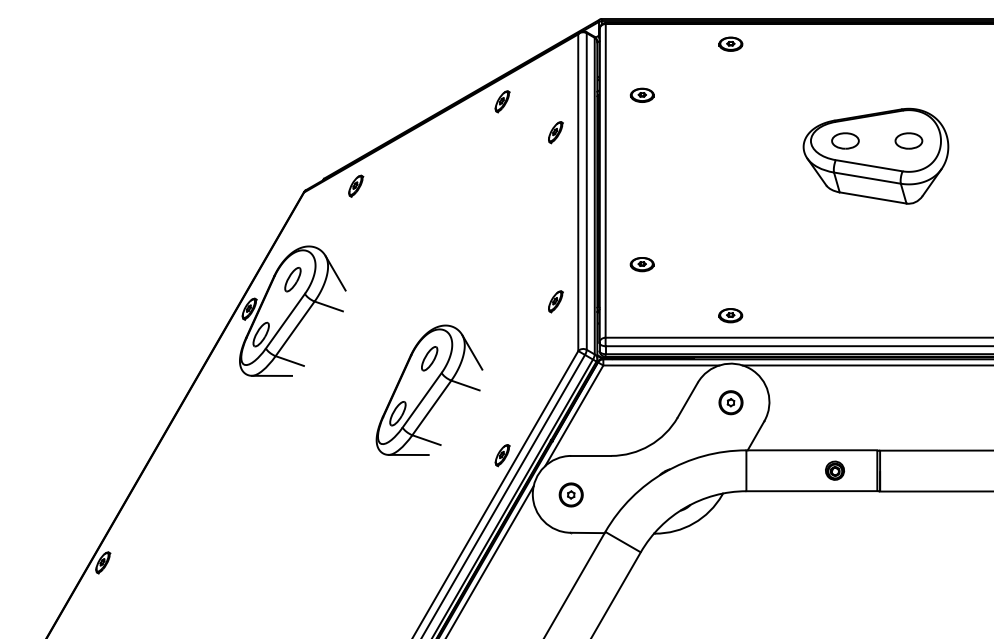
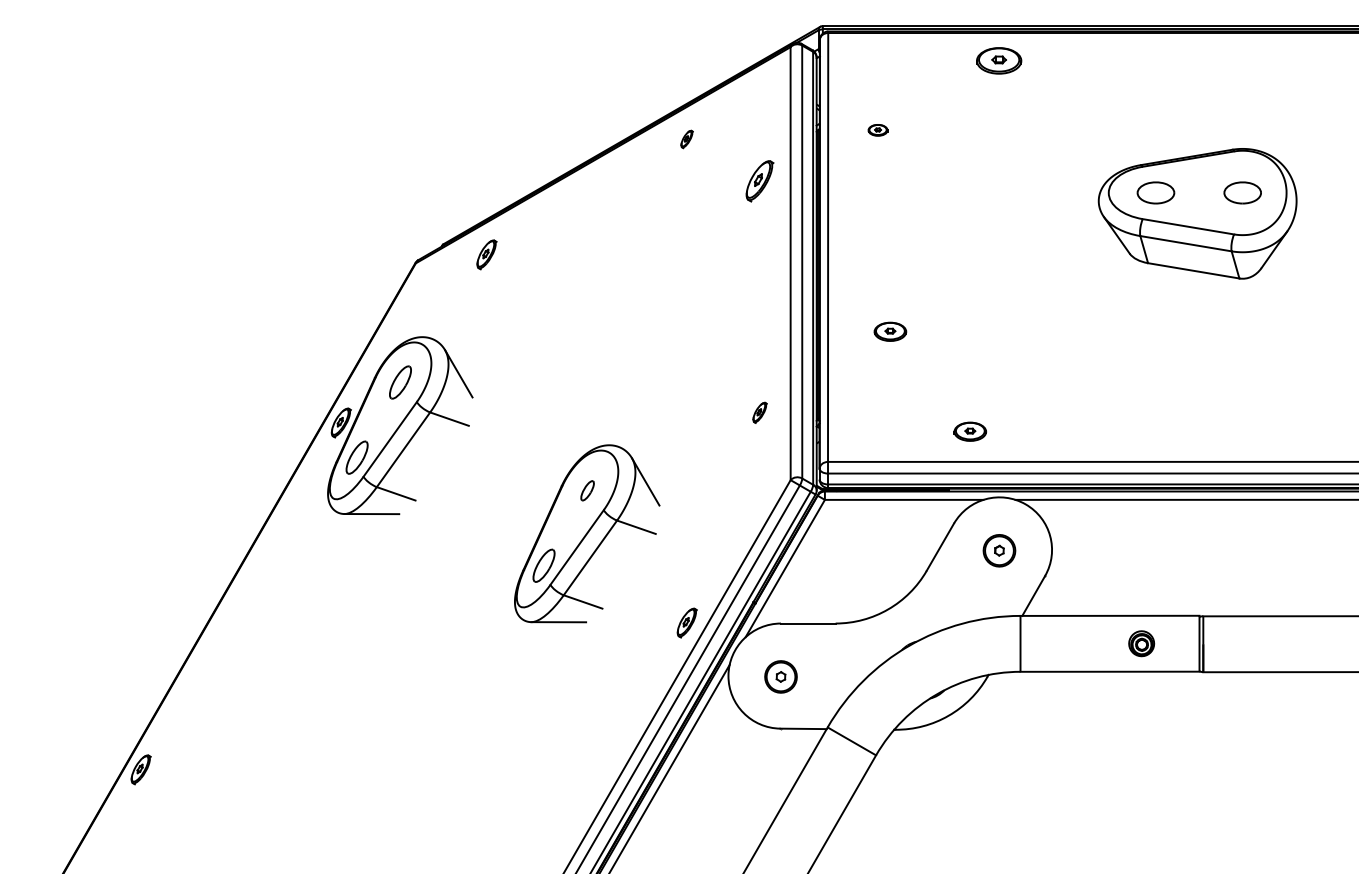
part: (730, 43) -> (998, 59), size x1.4
part: (641, 94) -> (877, 129), size x0.6
part: (502, 101) -> (687, 138), size x0.6
part: (555, 132) -> (759, 181), size x1.4
part: (641, 264) -> (889, 331), moved
part: (555, 301) -> (759, 412), size x0.7
part: (730, 315) -> (970, 431), moved
part: (429, 358) -> (587, 490), size x0.6

